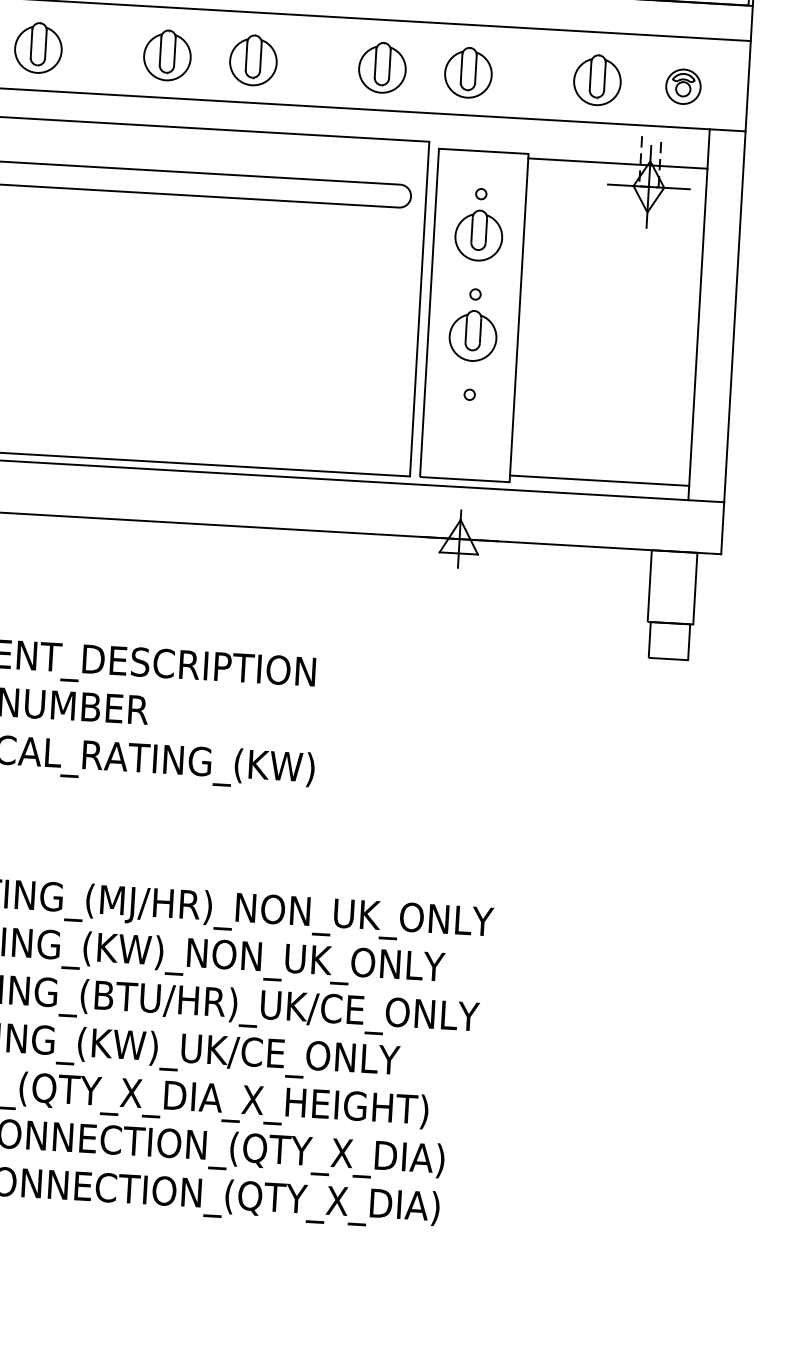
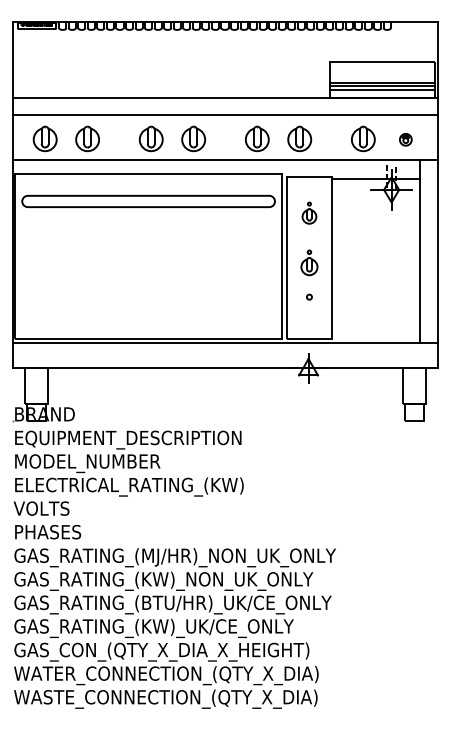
part: (682, 86) -> (405, 139), size x0.7
part: (479, 223) -> (309, 212), size x0.6
part: (473, 324) -> (309, 262), size x0.7
line: (599, 480) -> (375, 335), removed

